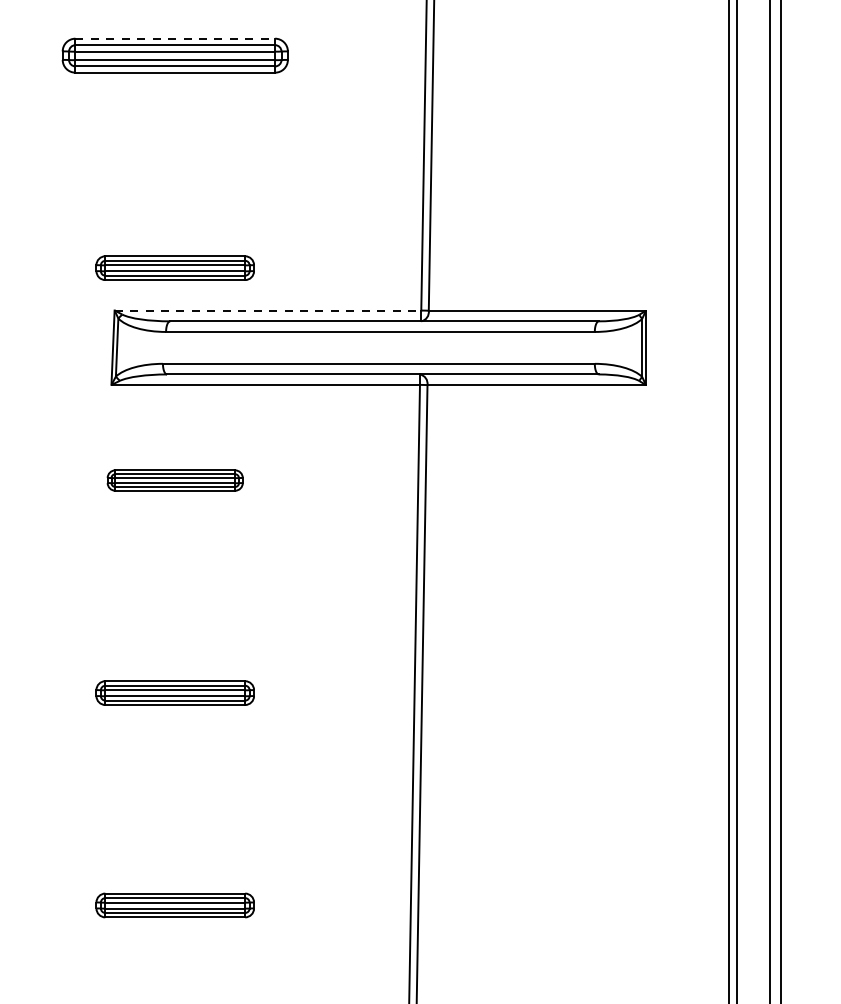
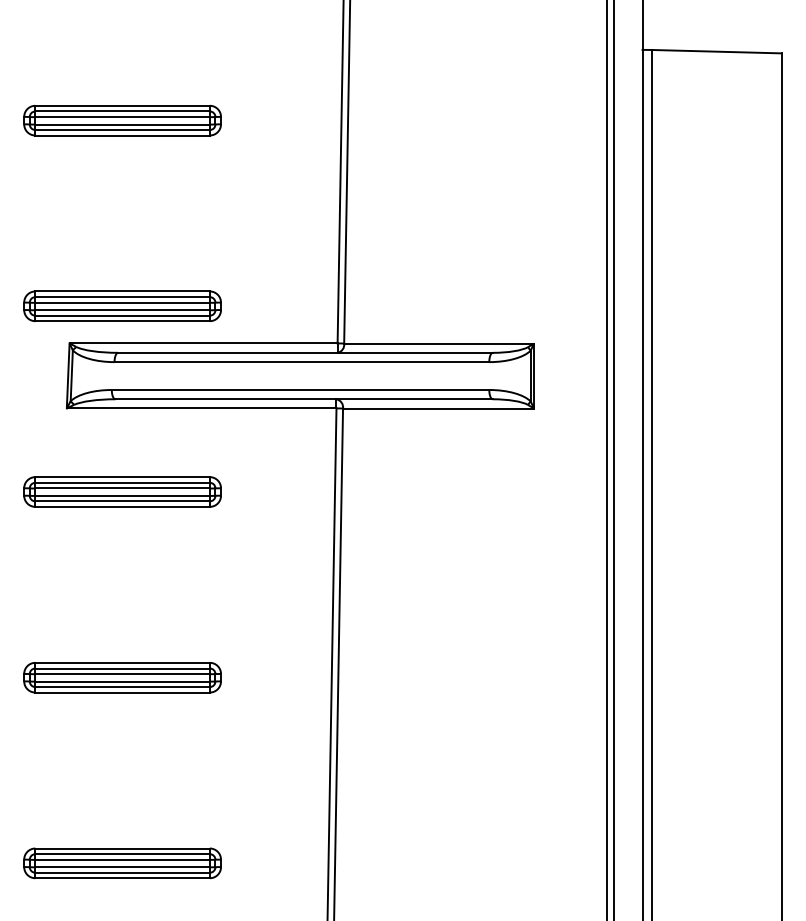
line: (176, 38) -> (123, 105), dashed -> solid
part: (175, 268) -> (122, 306), size x1.43
line: (268, 310) -> (204, 343), dashed -> solid
part: (175, 479) -> (122, 491), size x1.67
part: (175, 692) -> (122, 677), size x1.43
part: (175, 905) -> (122, 863), size x1.43

